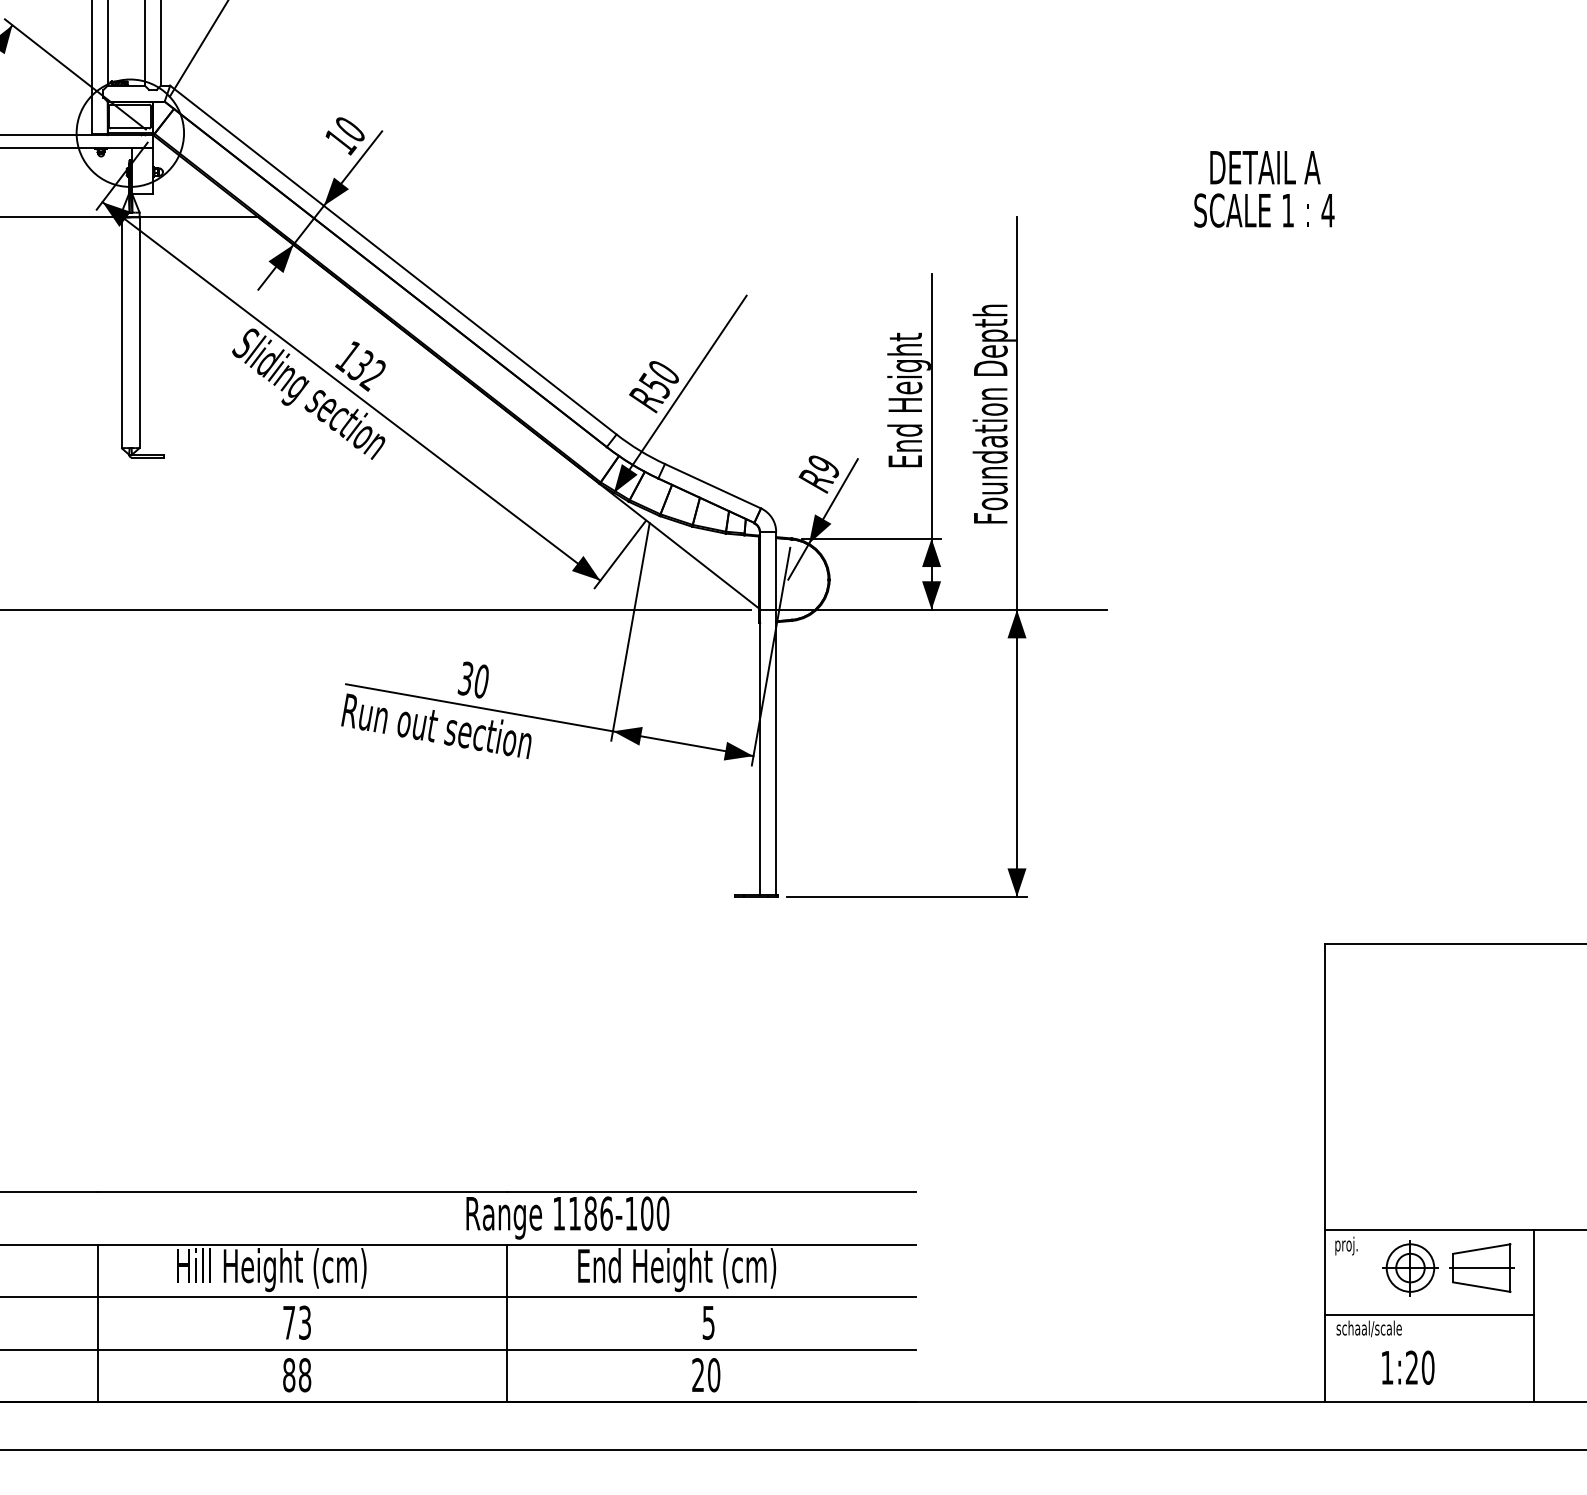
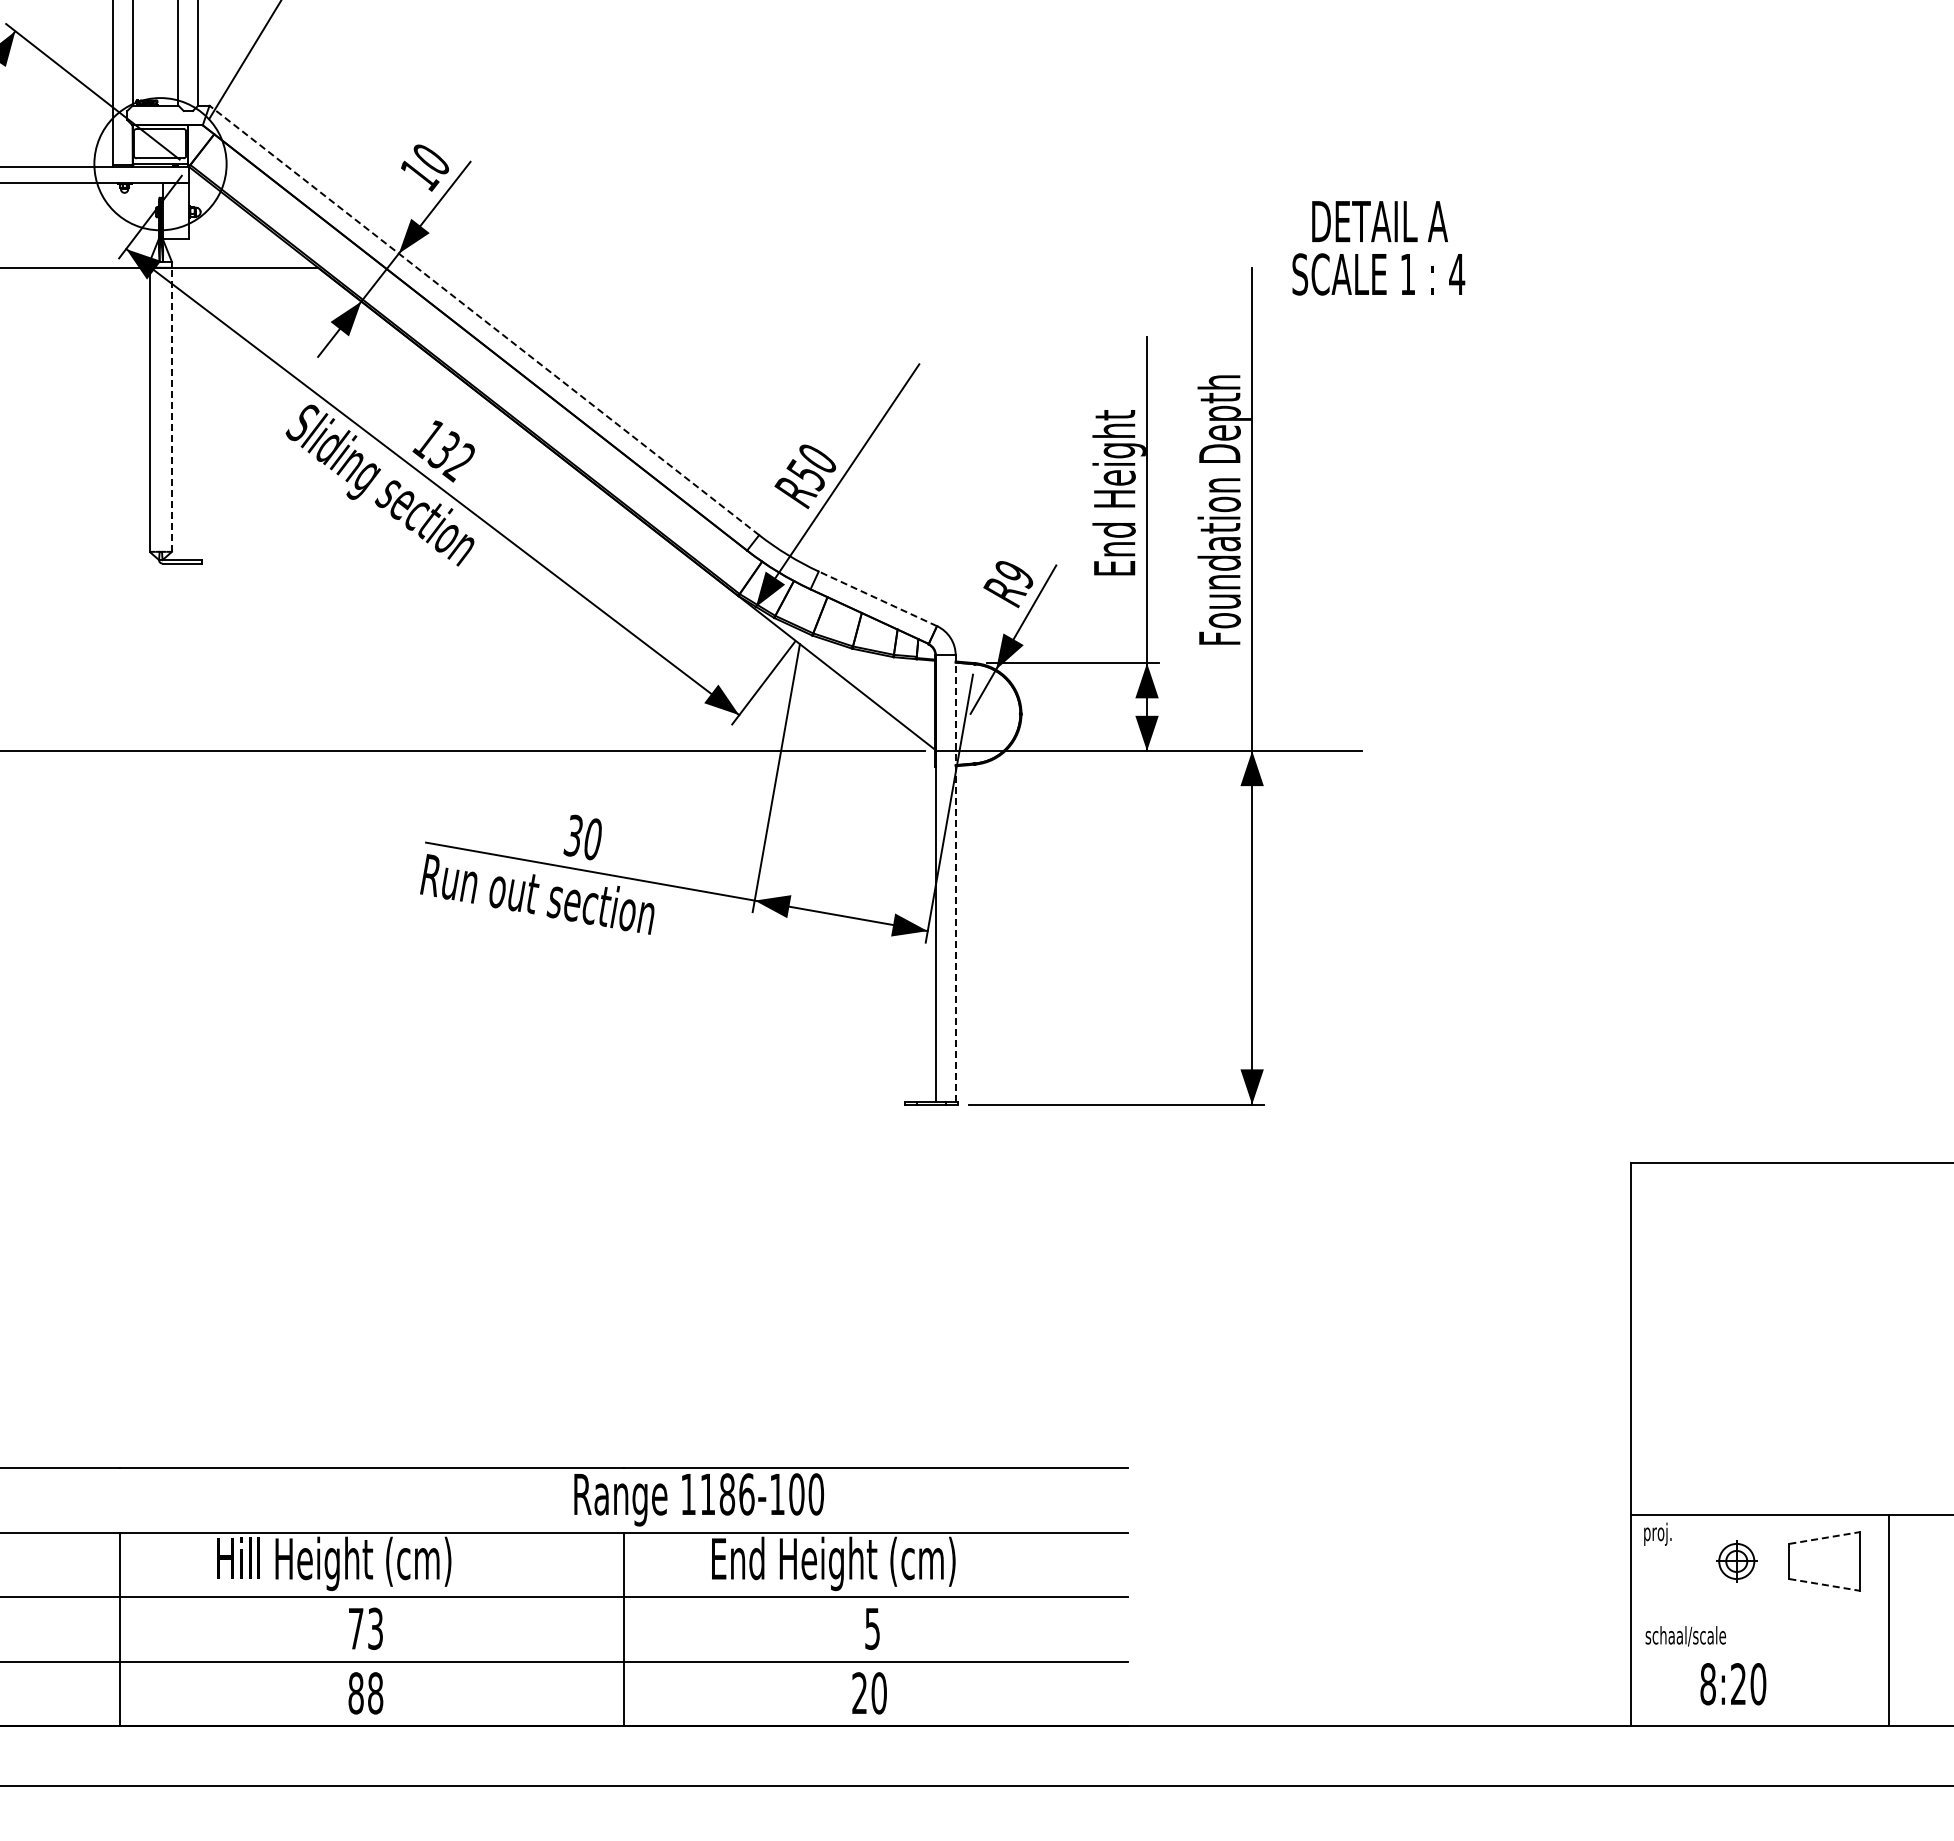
text: (1264, 189) -> (1378, 248), moved
line: (393, 260) -> (484, 320), solid -> dashed
line: (139, 332) -> (171, 409), solid -> dashed
line: (712, 485) -> (877, 598), solid -> dashed
line: (776, 713) -> (955, 878), solid -> dashed
line: (1481, 1249) -> (1824, 1538), solid -> dashed
part: (1410, 1268) -> (1736, 1561), size x0.6
line: (1481, 1268) -> (1824, 1561), removed
line: (1481, 1286) -> (1824, 1584), solid -> dashed
line: (1429, 1315) -> (1759, 1619), removed
text: (1386, 1368) -> (1707, 1684), 1:20 -> 8:20

